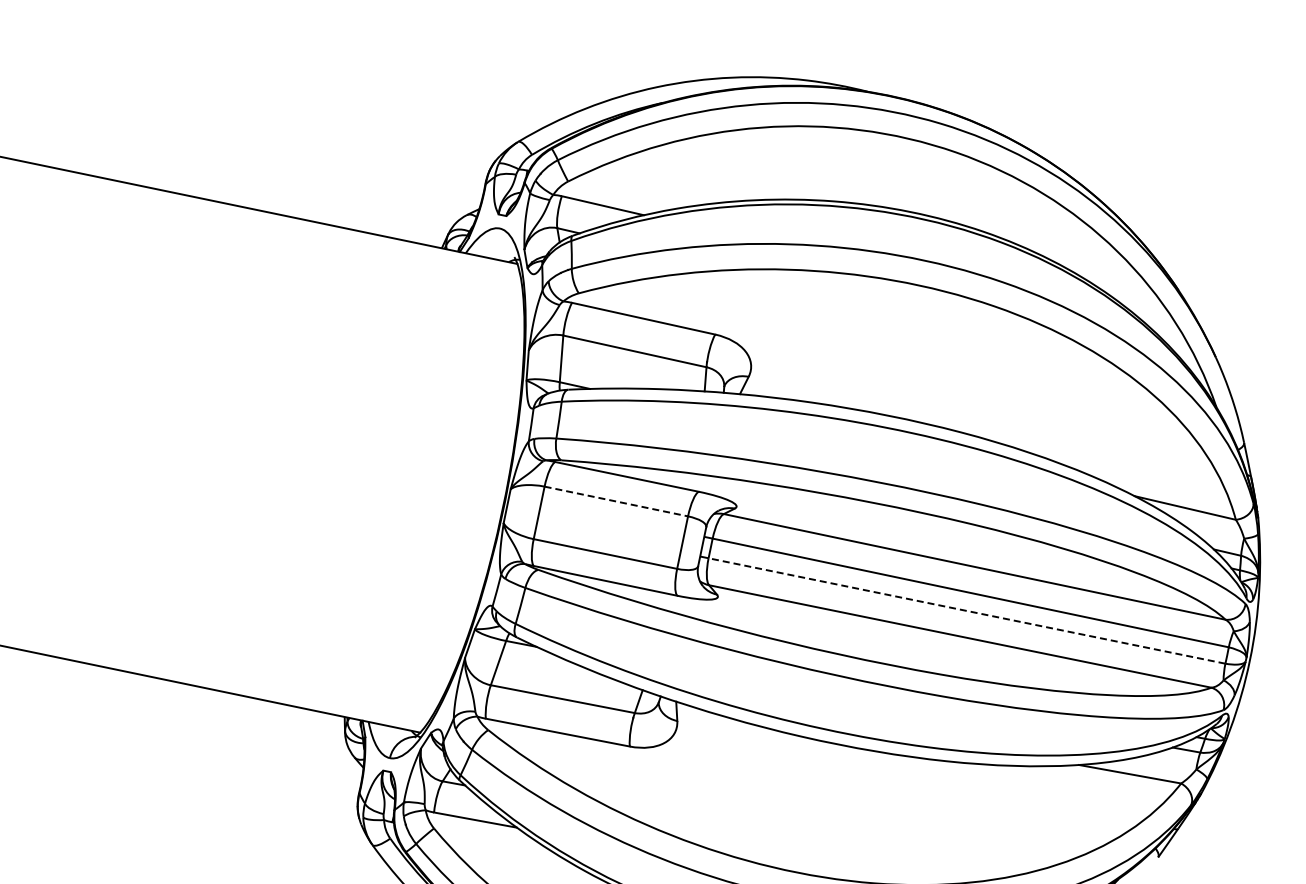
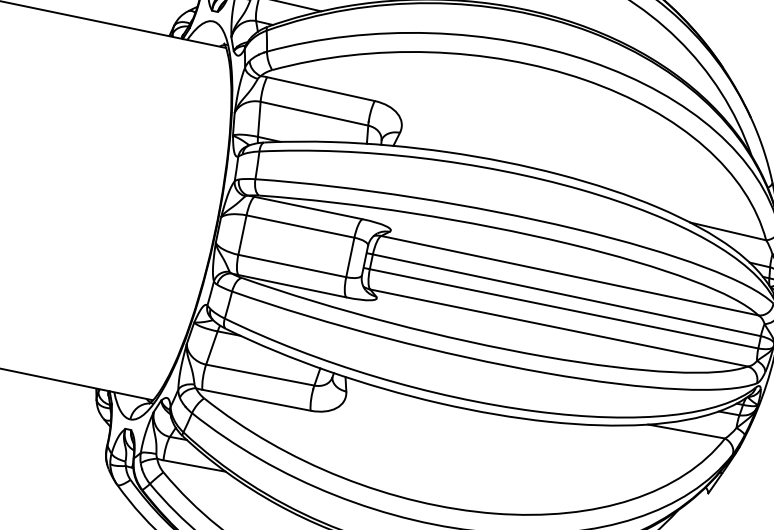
line: (616, 501) -> (300, 226), dashed -> solid
line: (967, 610) -> (564, 308), dashed -> solid

